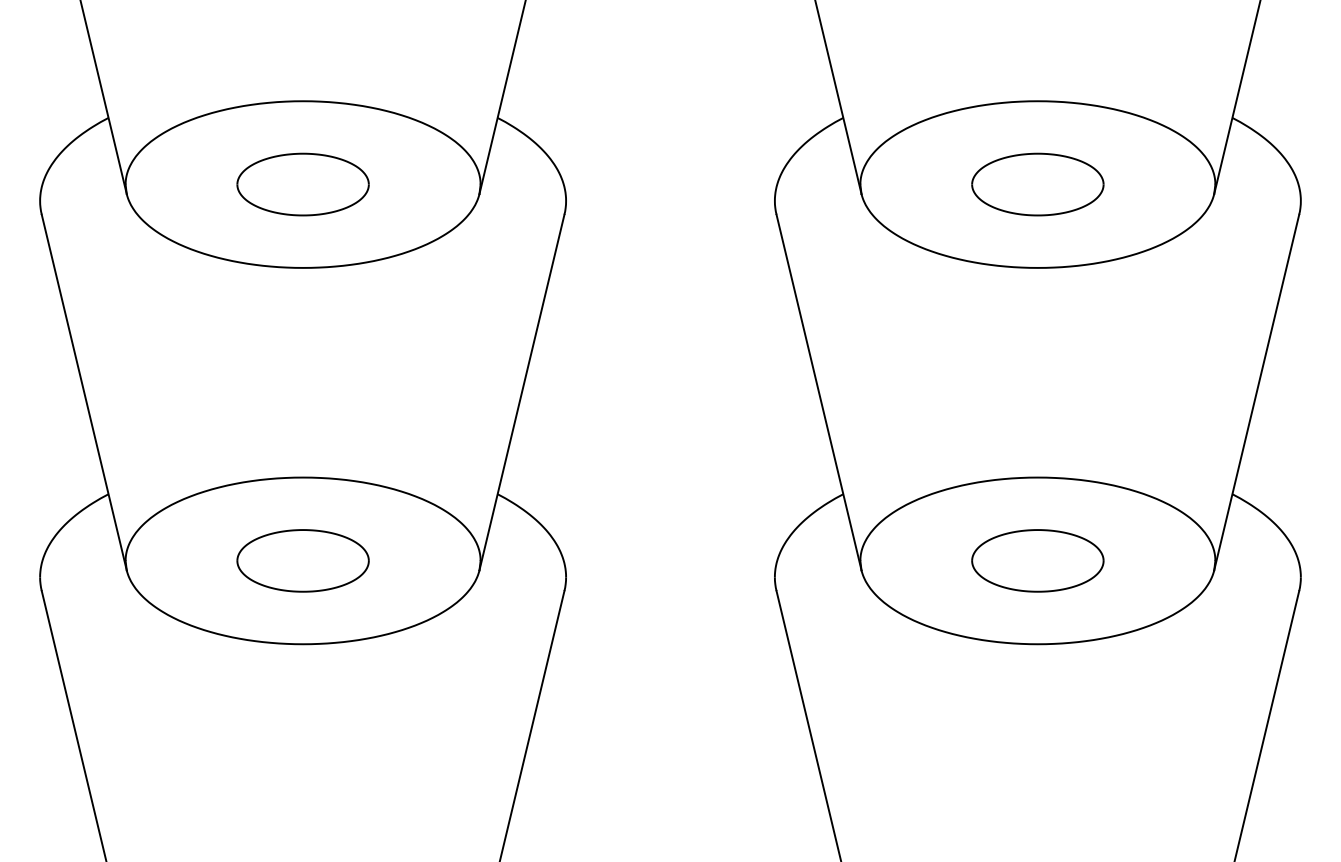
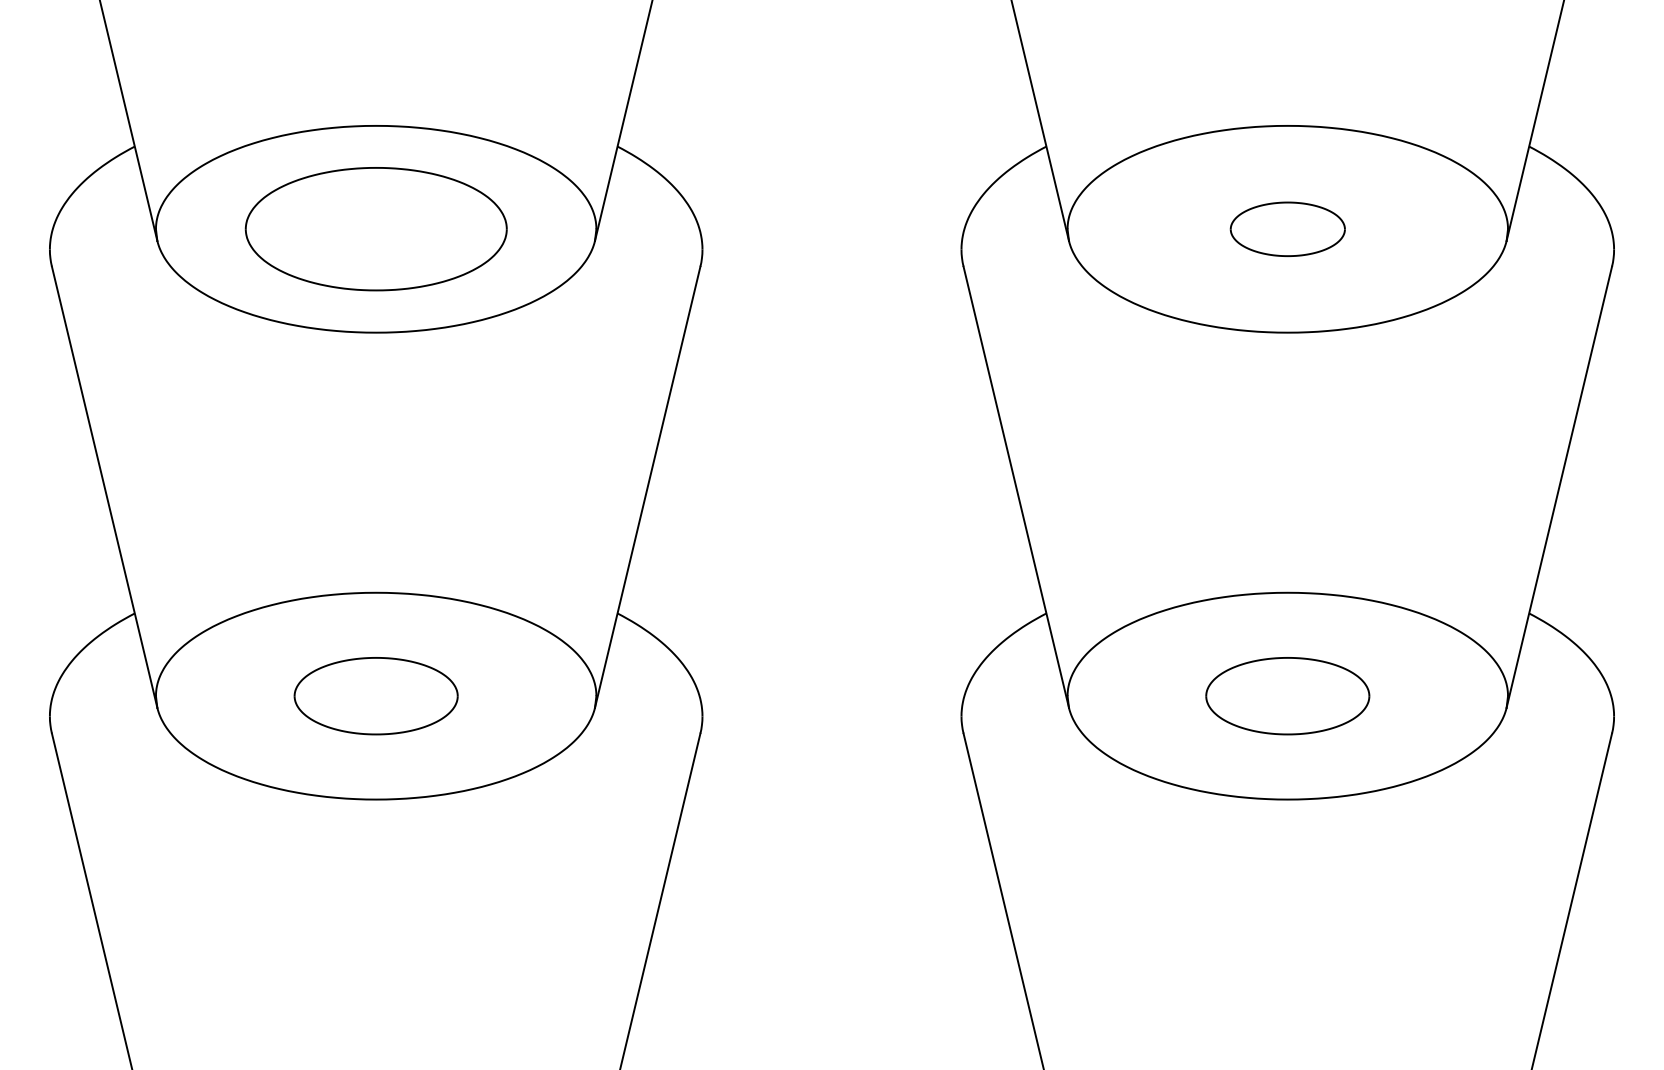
part: (302, 184) -> (375, 229), size x1.6
part: (1037, 184) -> (1287, 229), size x0.7

